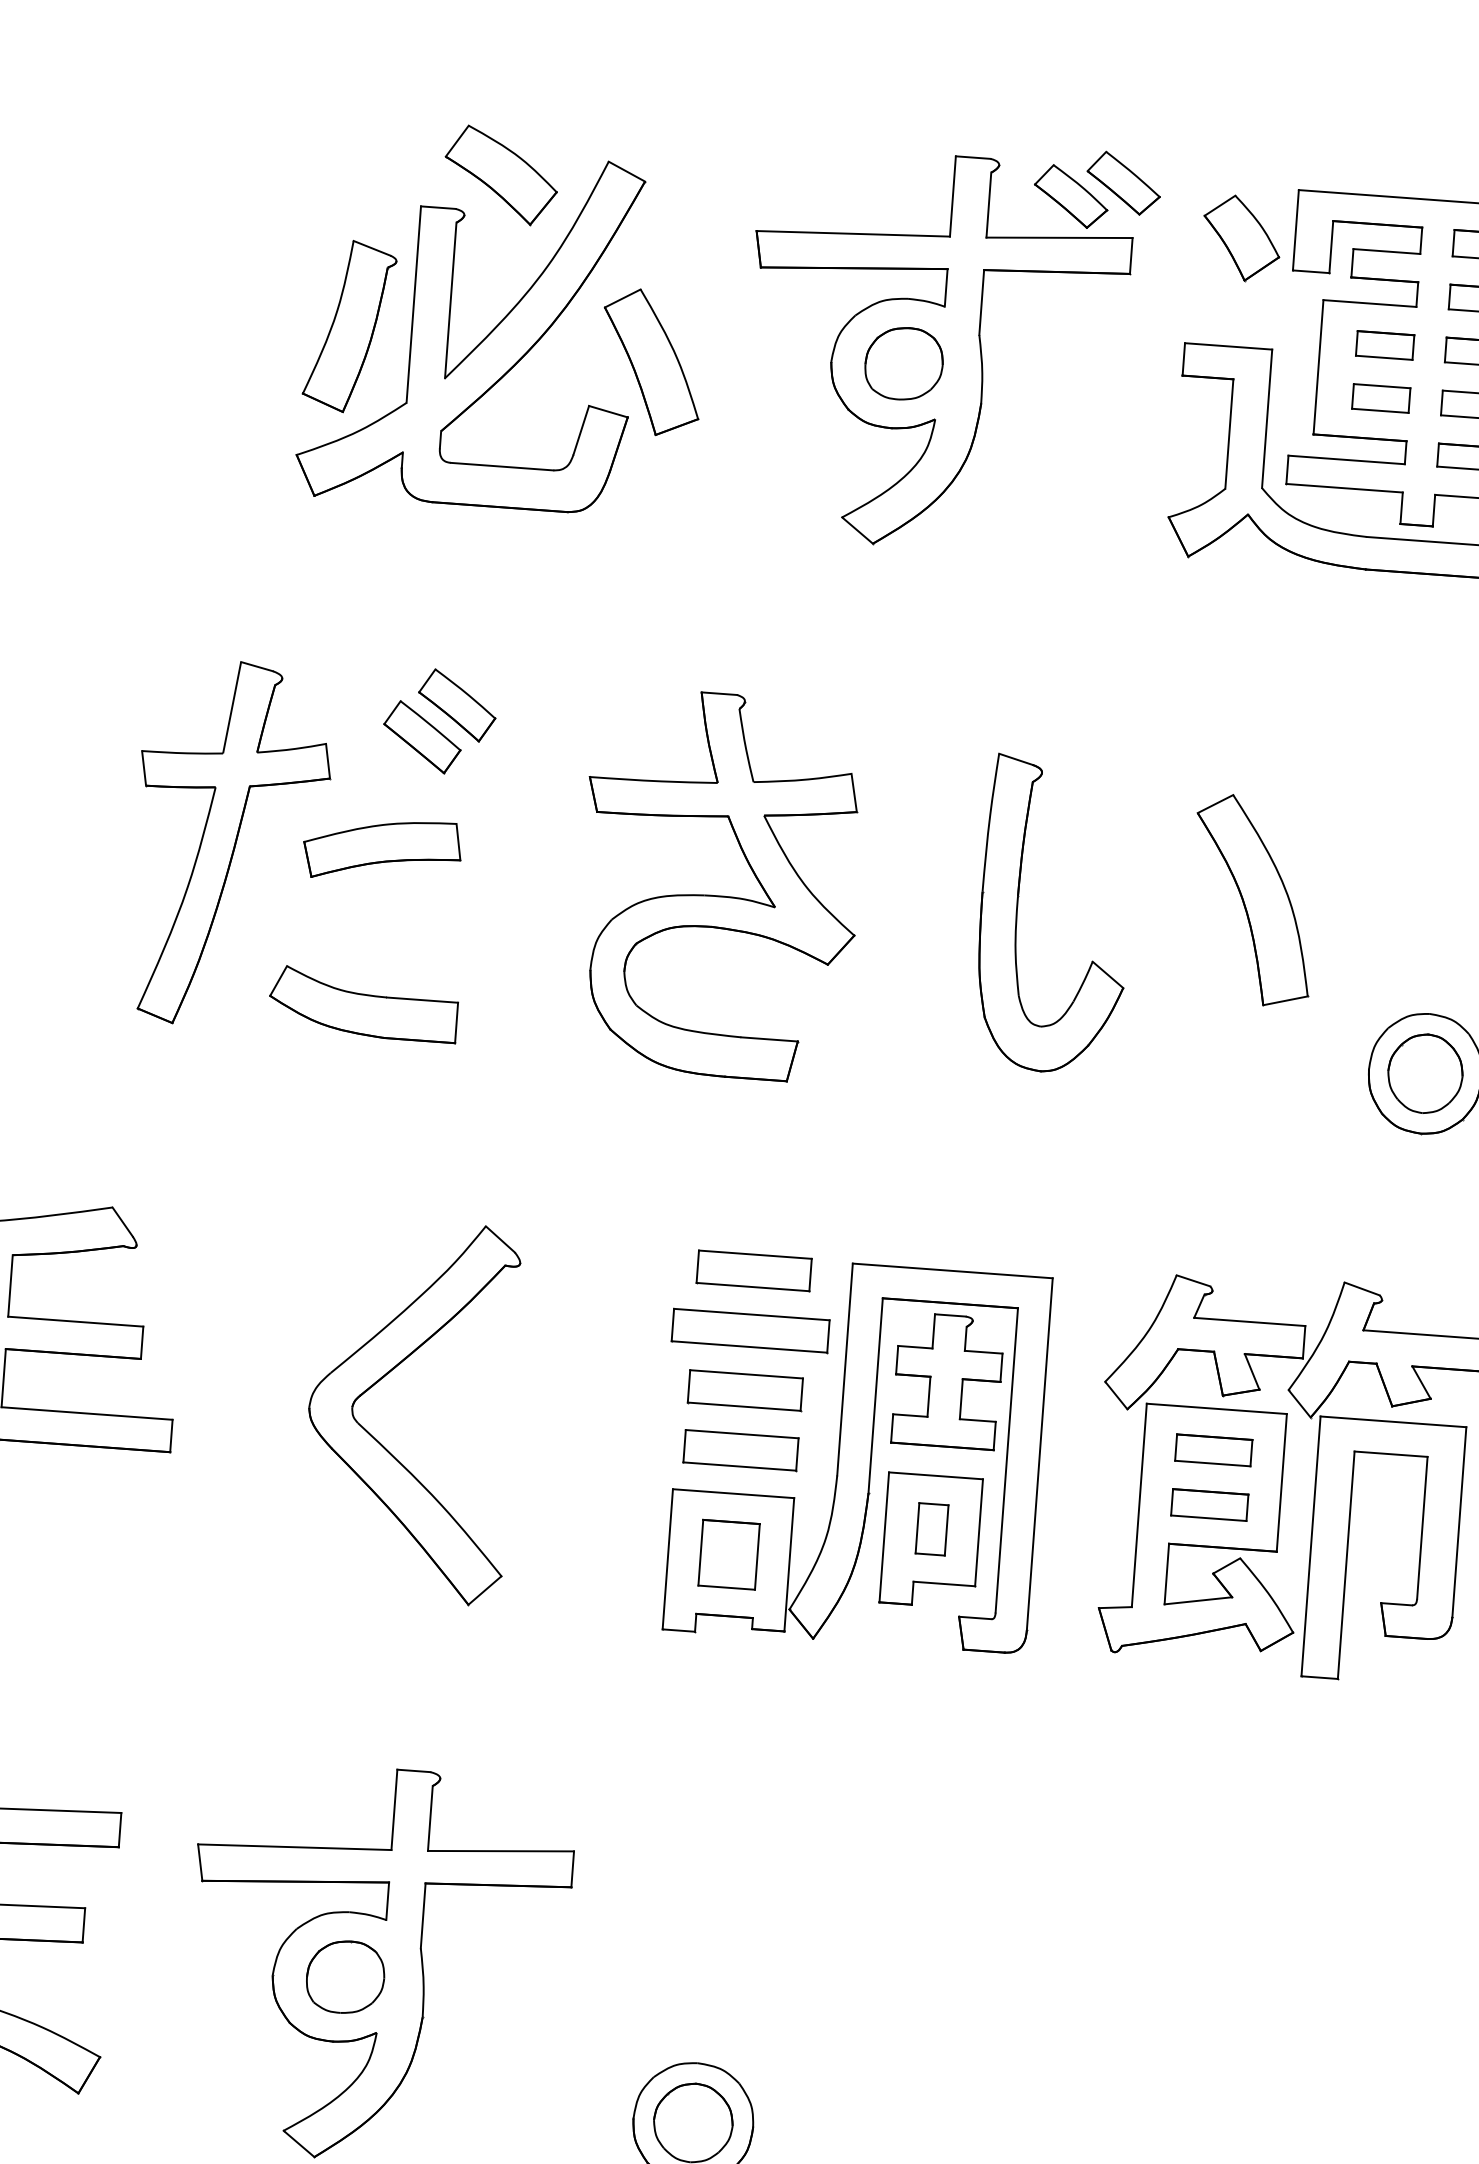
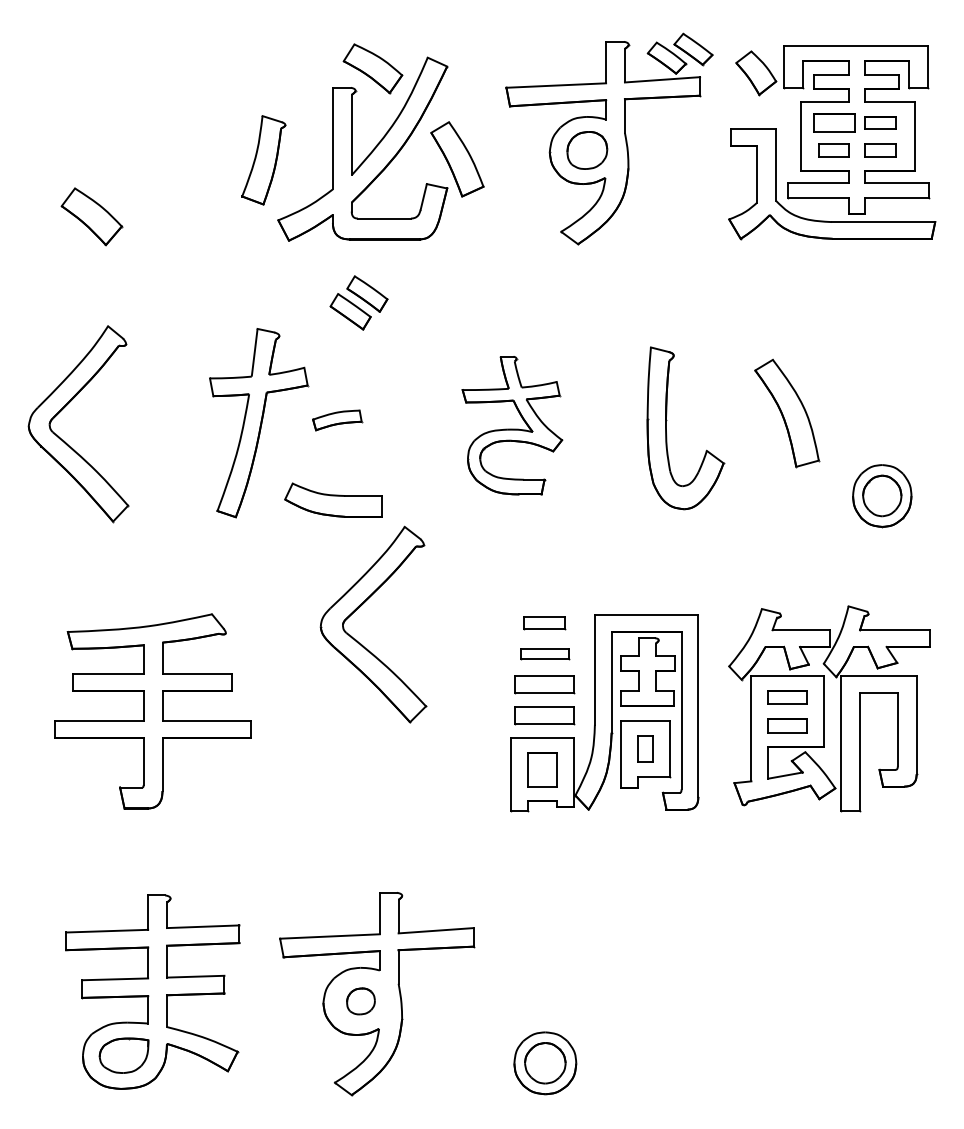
part: (349, 326) -> (263, 160), moved
part: (1384, 344) -> (833, 122), size x1.4
part: (438, 720) -> (358, 302), moved
part: (382, 850) -> (337, 420), size x0.6
part: (720, 884) -> (512, 425), size x0.7
part: (754, 1270) -> (544, 622), size x0.7
part: (751, 1330) -> (545, 653), size x0.6
part: (388, 1375) -> (360, 607), moved
part: (344, 1977) -> (360, 1001), size x0.7

